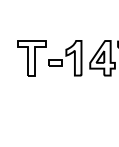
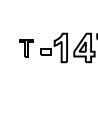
part: (32, 57) -> (26, 47), size x0.6

